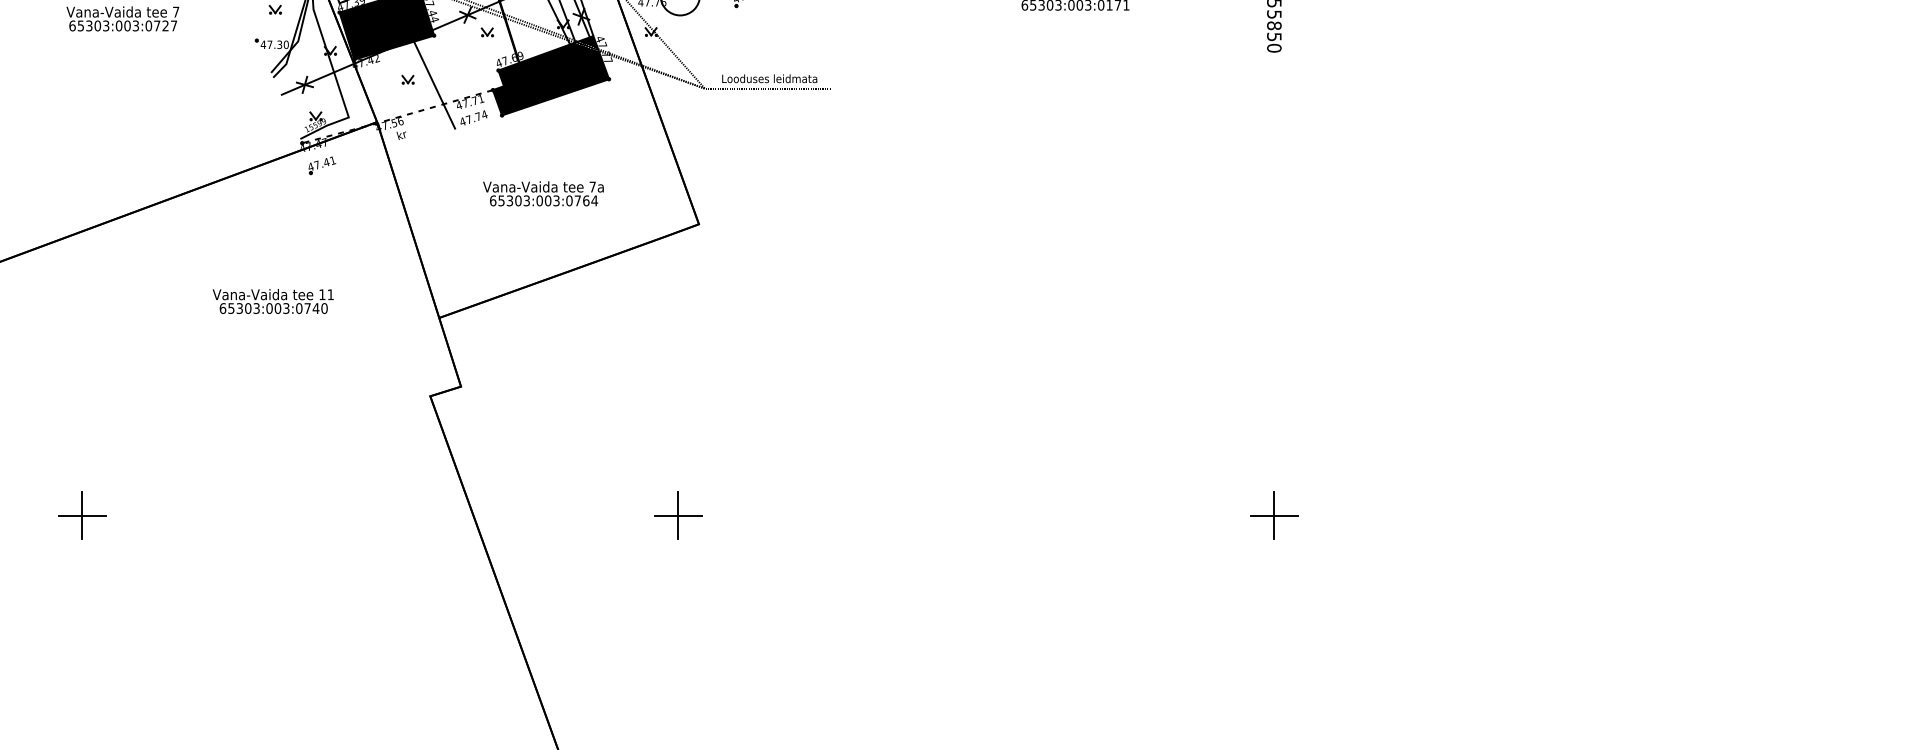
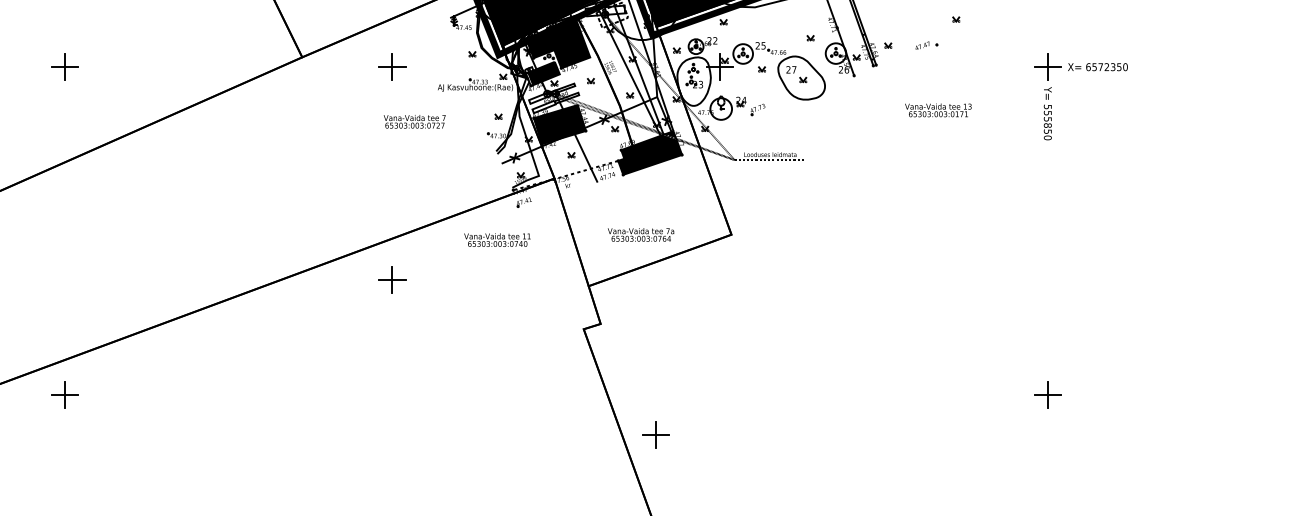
text: (544, 193) -> (641, 234), moved
text: (273, 300) -> (497, 239), moved
part: (82, 514) -> (392, 279), moved
part: (677, 514) -> (655, 434), moved

